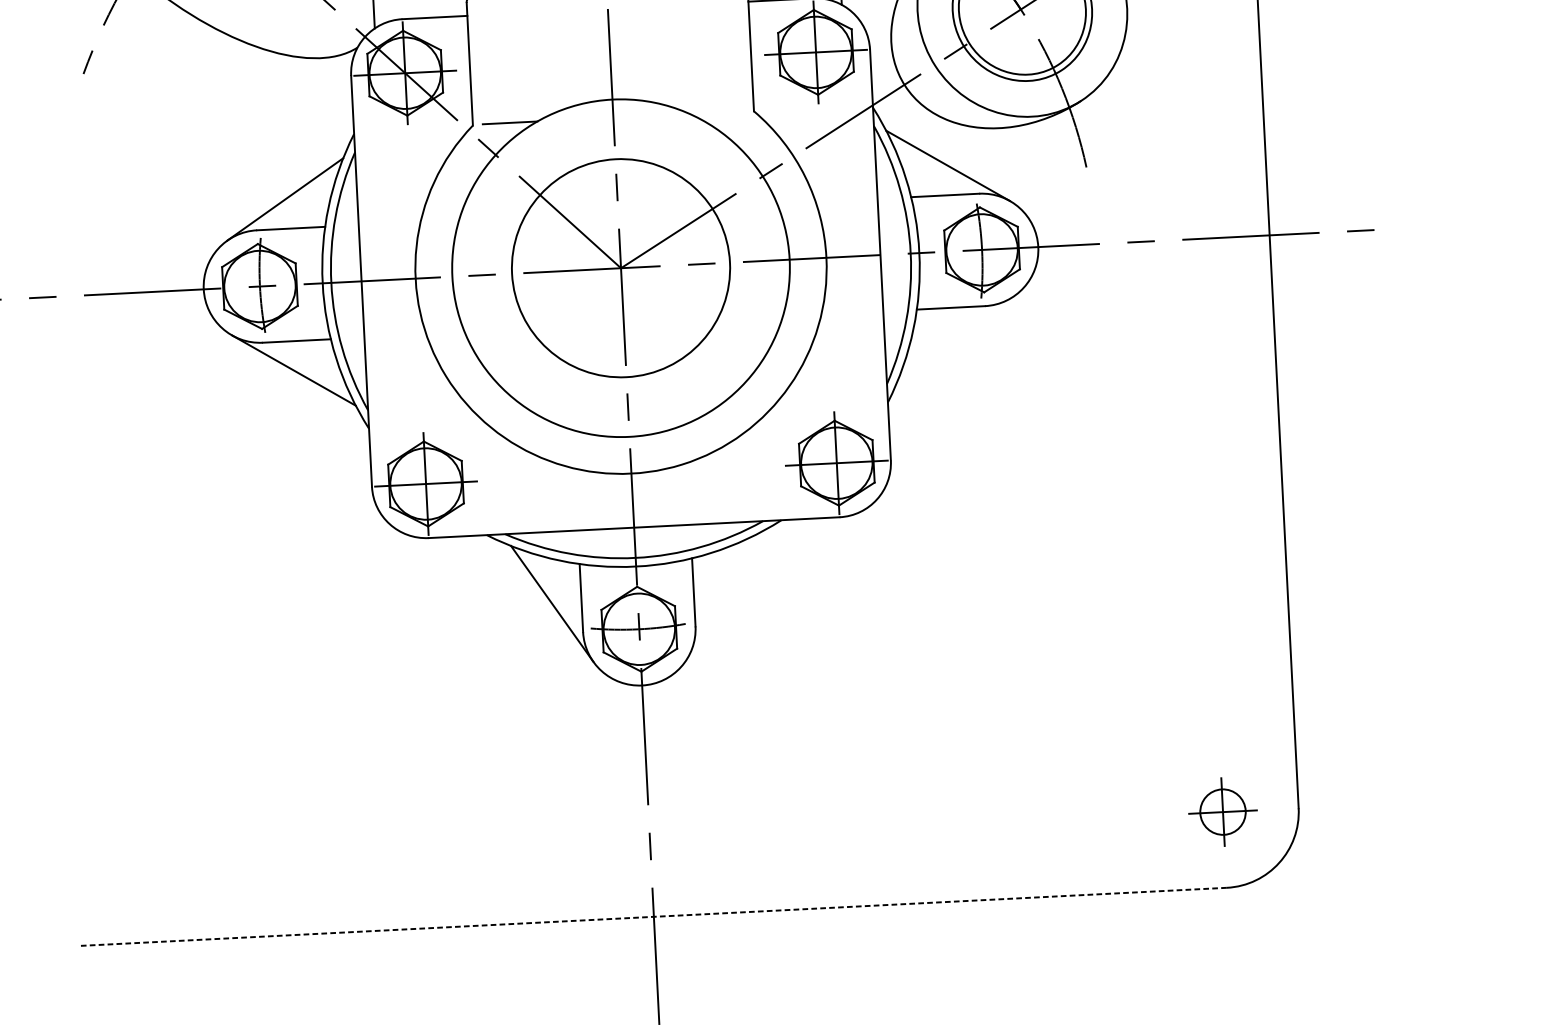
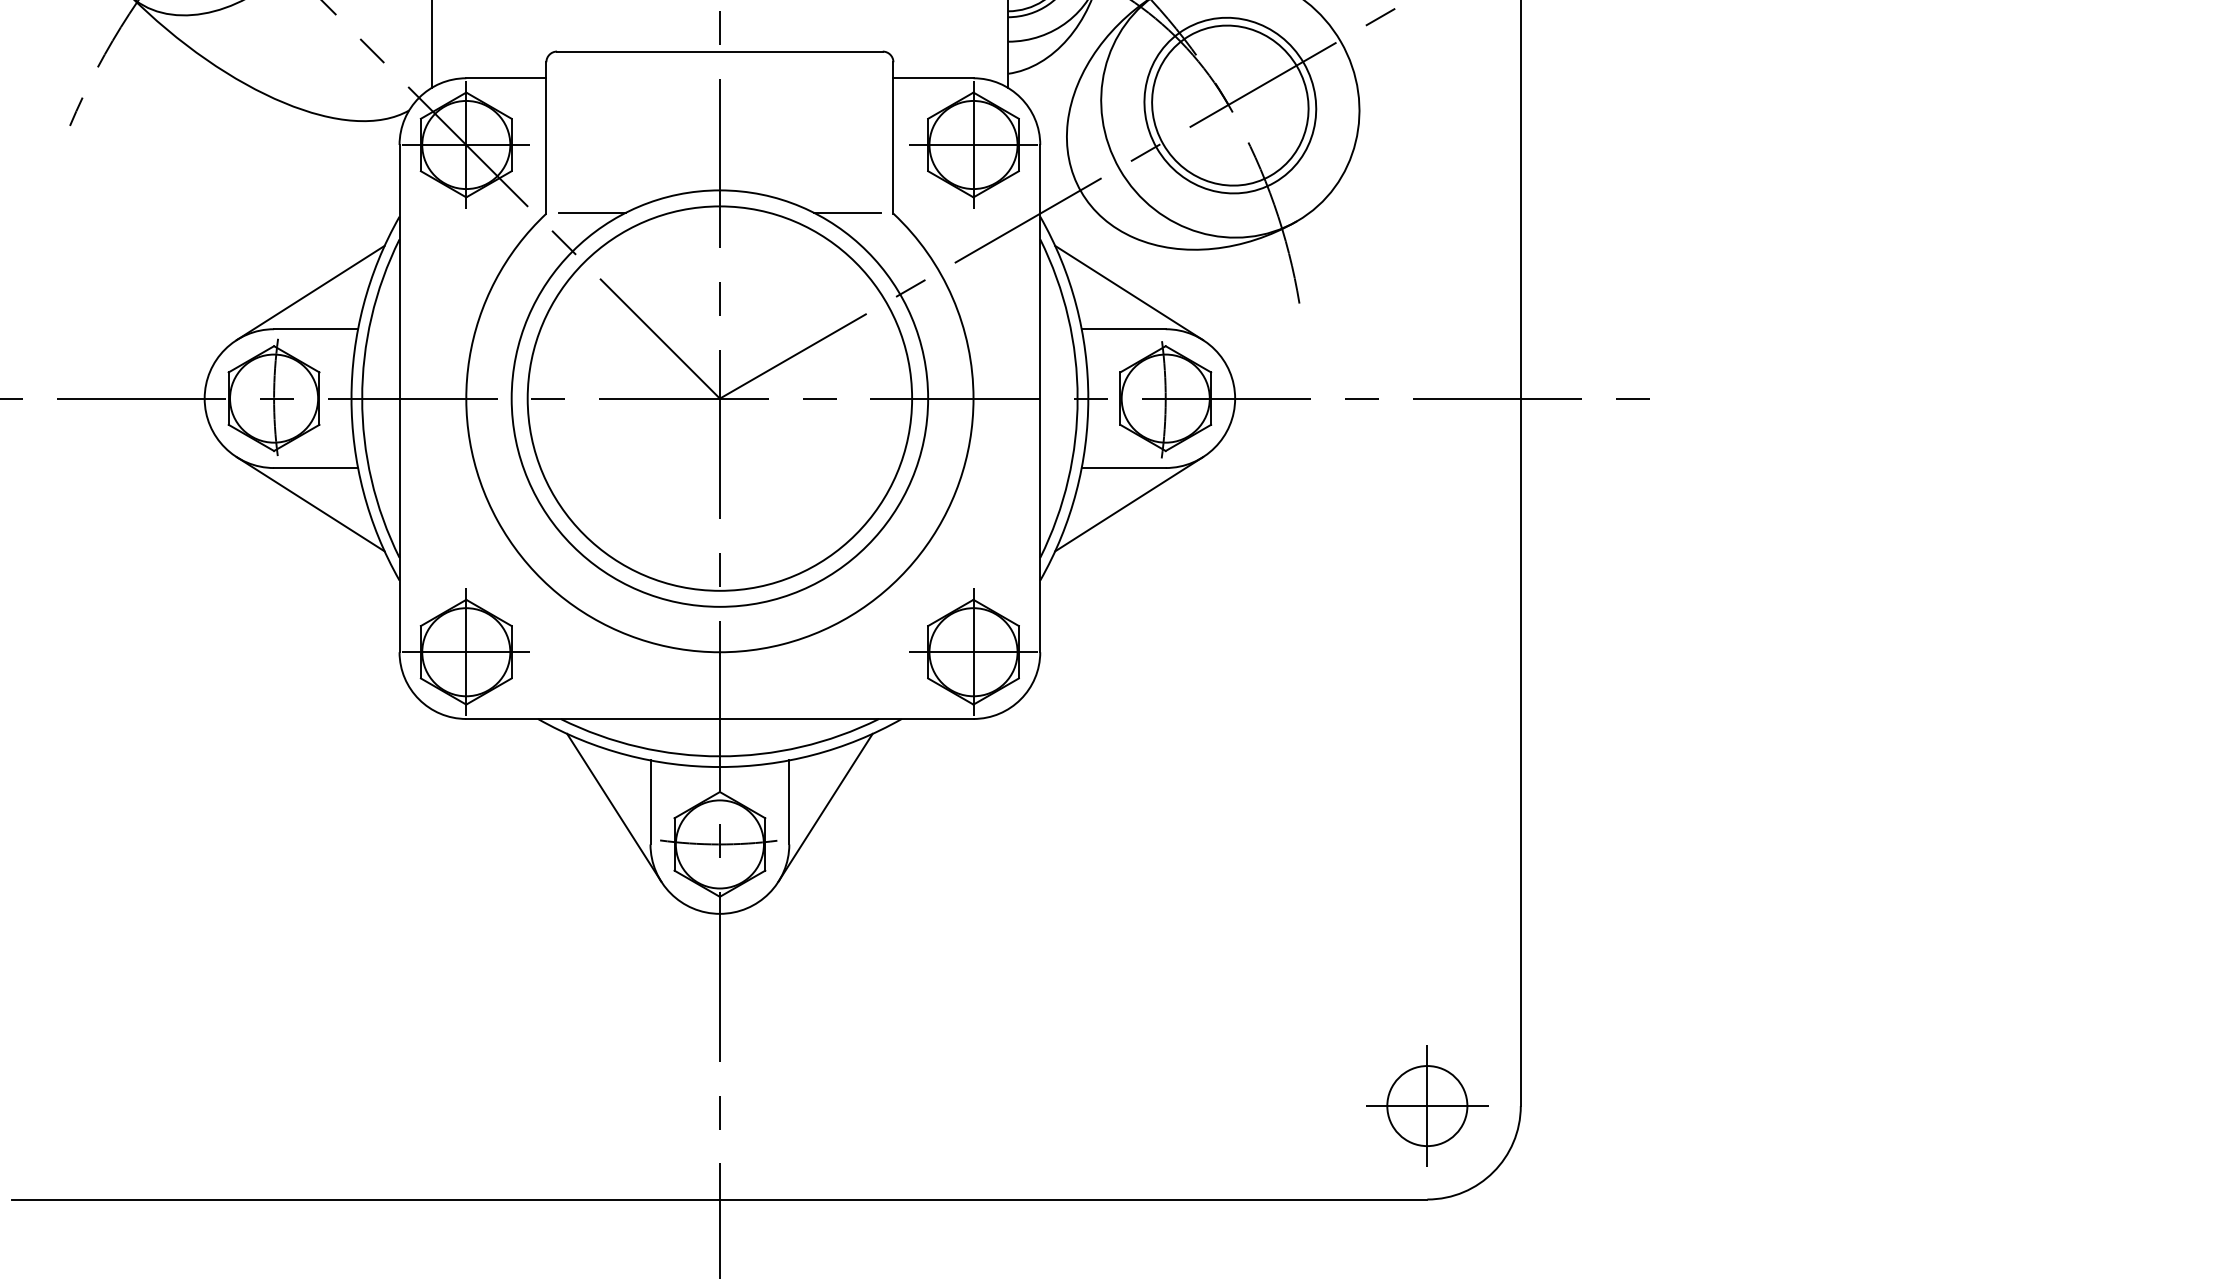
line: (715, 112) -> (846, 212), added
circle: (620, 268) -> (719, 398), size x1.43
line: (957, 337) -> (1129, 504), added
line: (723, 595) -> (825, 807), added
part: (1223, 811) -> (1427, 1105), size x1.43
line: (653, 916) -> (719, 1199), dashed -> solid

